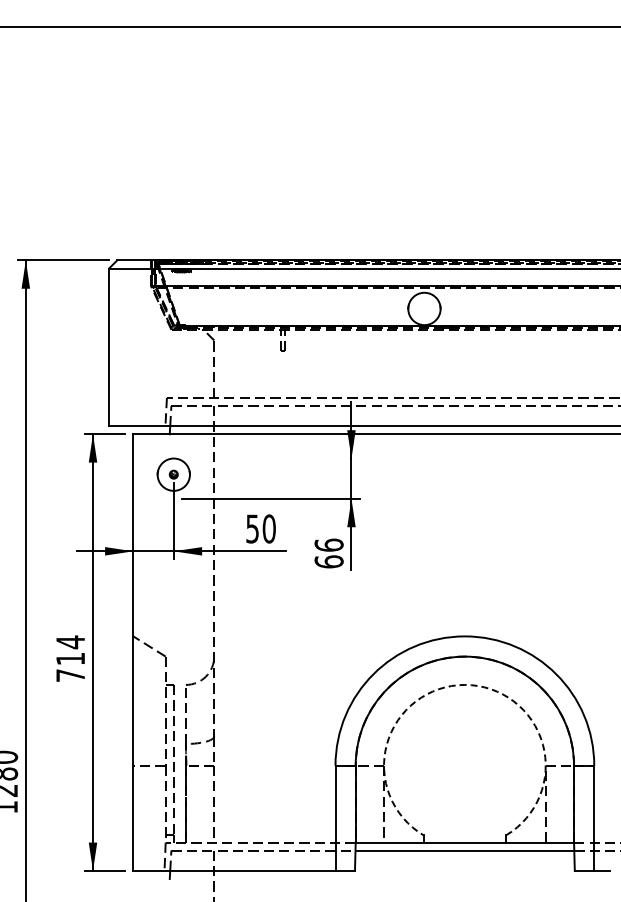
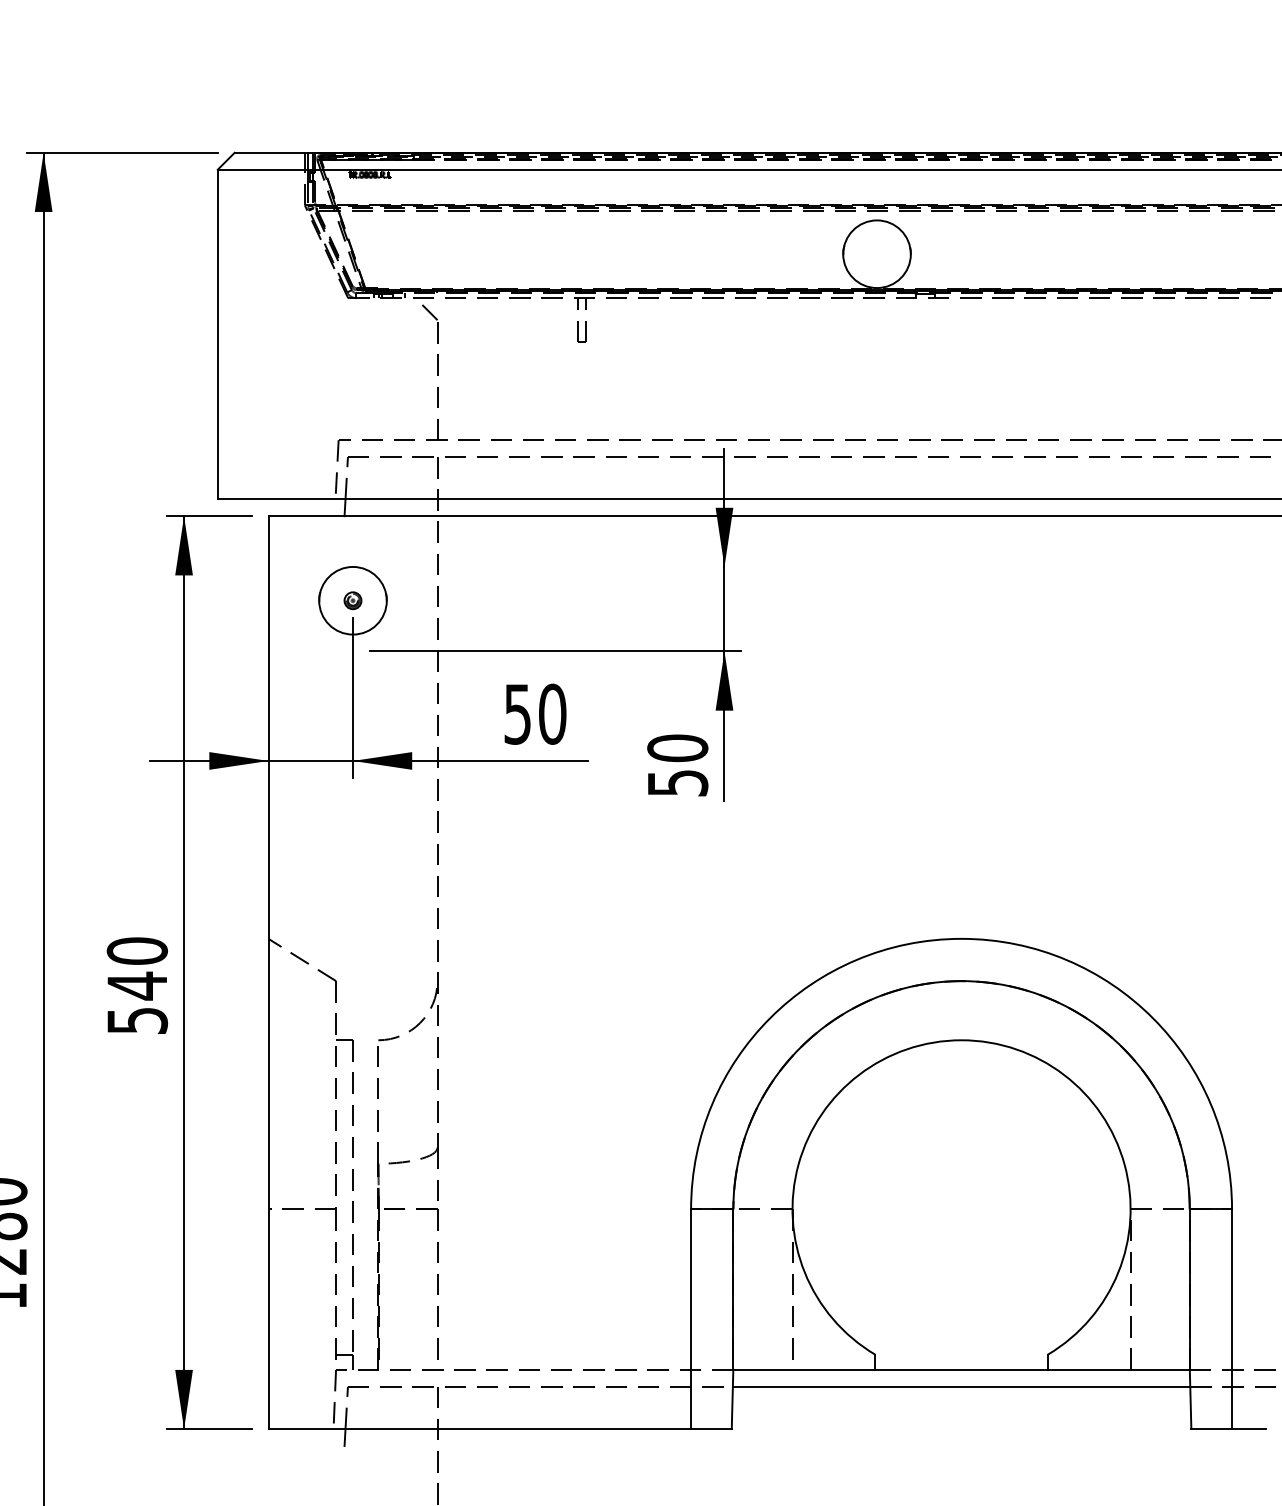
text: (328, 553) -> (676, 765), 66 -> 50
text: (70, 658) -> (137, 985), 714 -> 540
arc: (464, 684) -> (960, 1039), dashed -> solid

